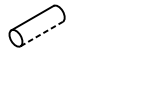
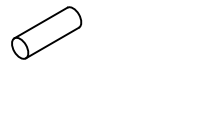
line: (41, 34) -> (52, 43), dashed -> solid

